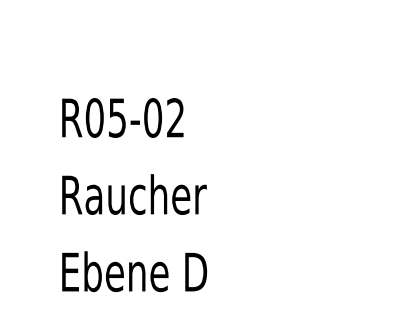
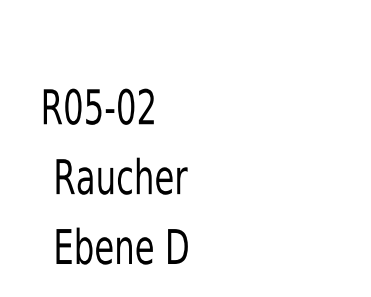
text: (122, 117) -> (98, 106), moved

